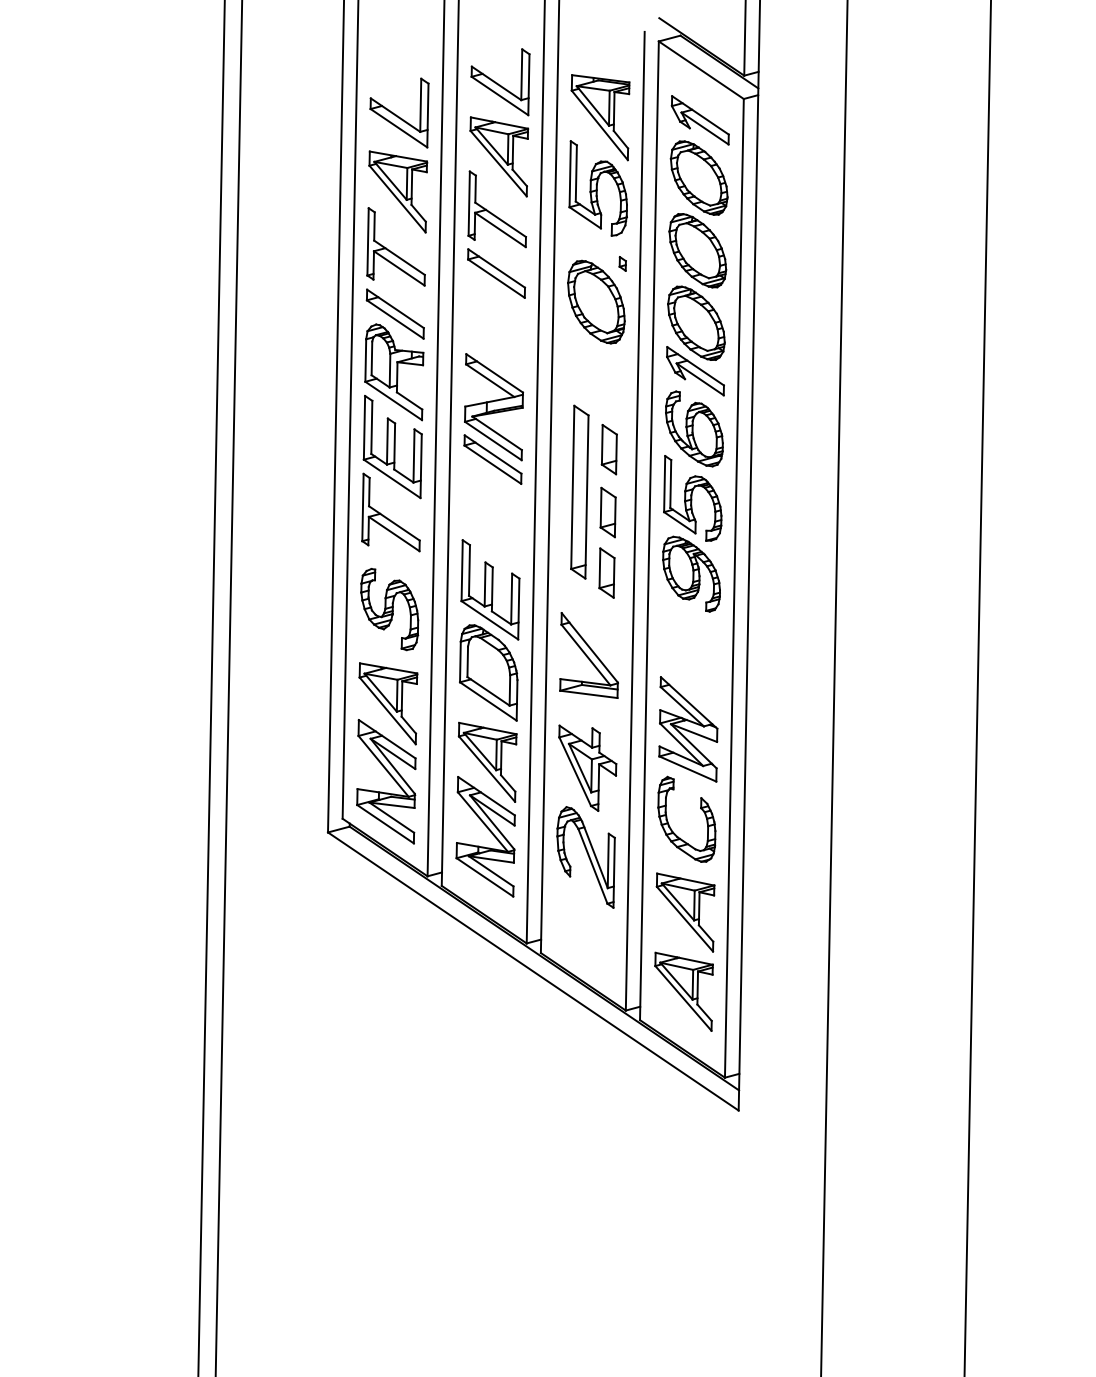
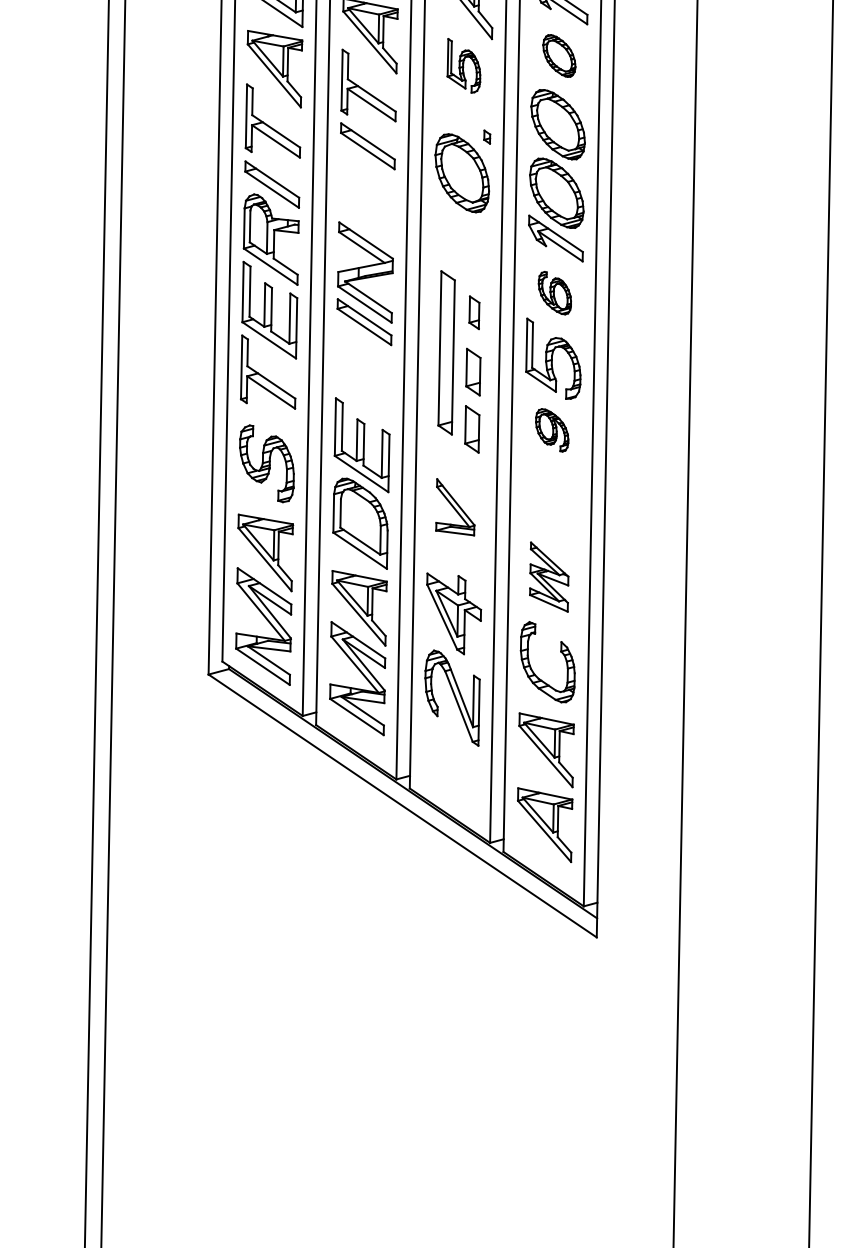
part: (698, 177) -> (558, 55), size x0.6
part: (597, 188) -> (463, 65), size x0.6
part: (694, 428) -> (555, 292), size x0.6
part: (608, 449) -> (473, 312), size x0.7
part: (691, 573) -> (552, 429), size x0.6
part: (588, 655) -> (454, 507), size x0.7
part: (688, 729) -> (549, 577), size x0.7

